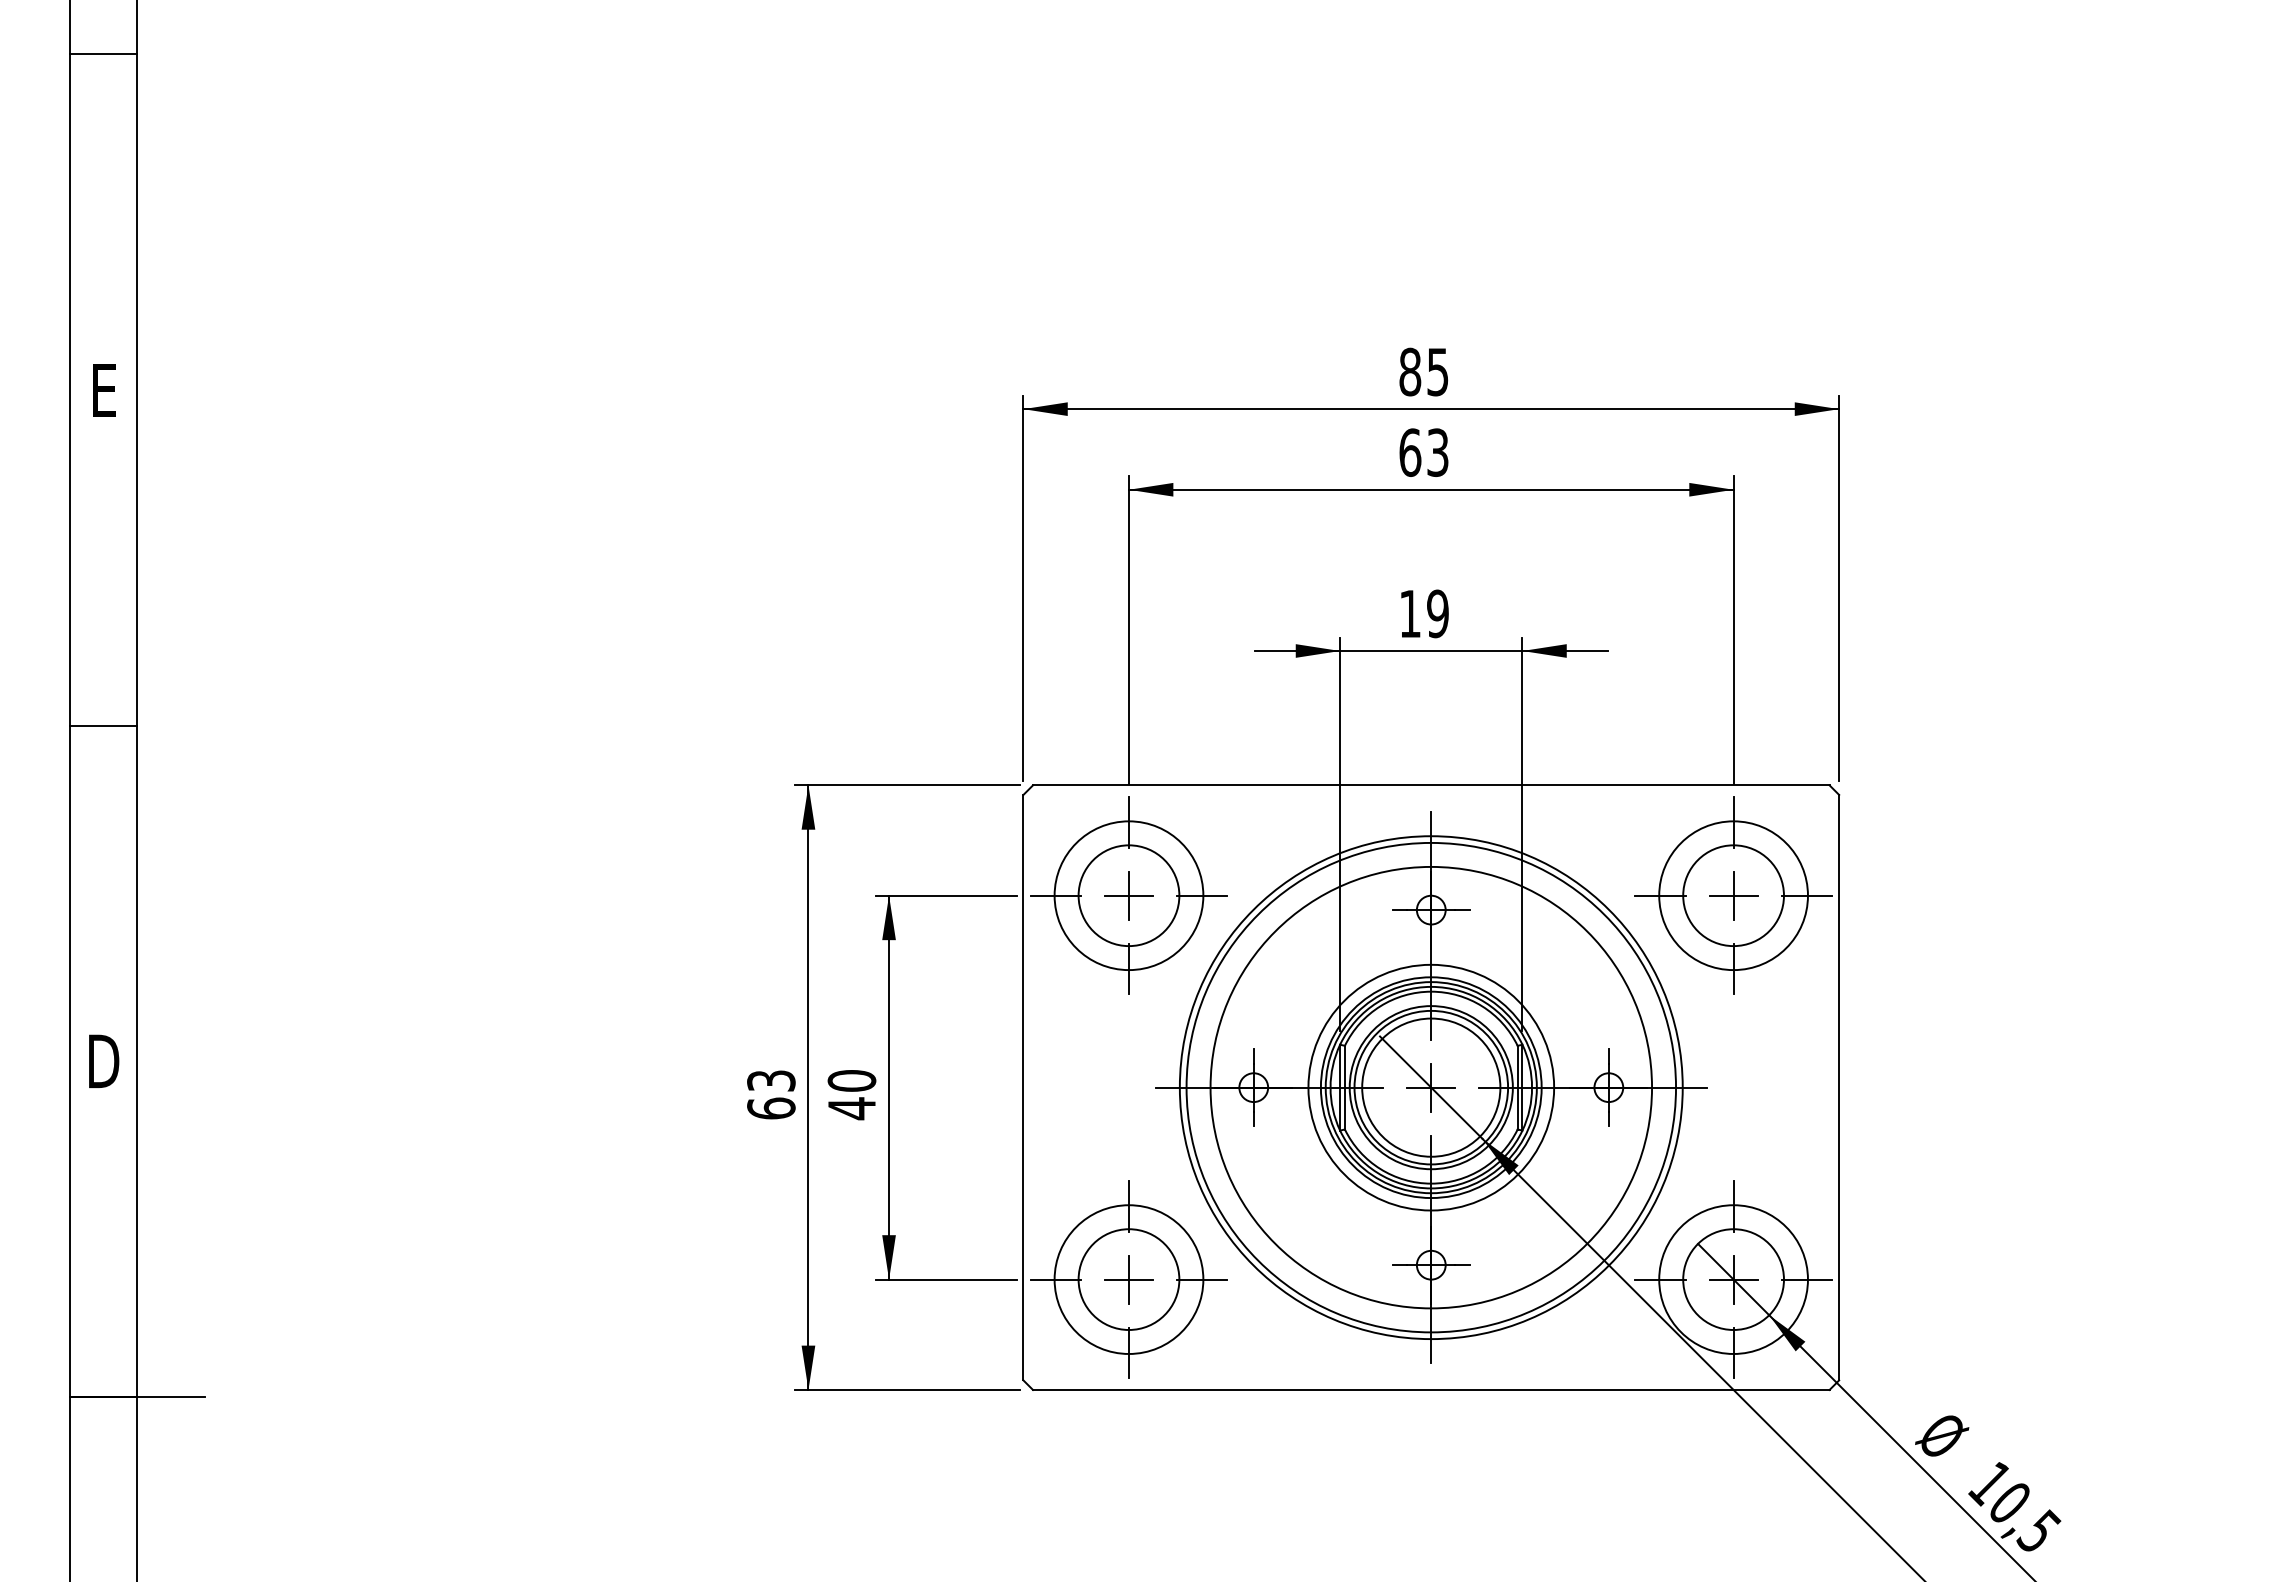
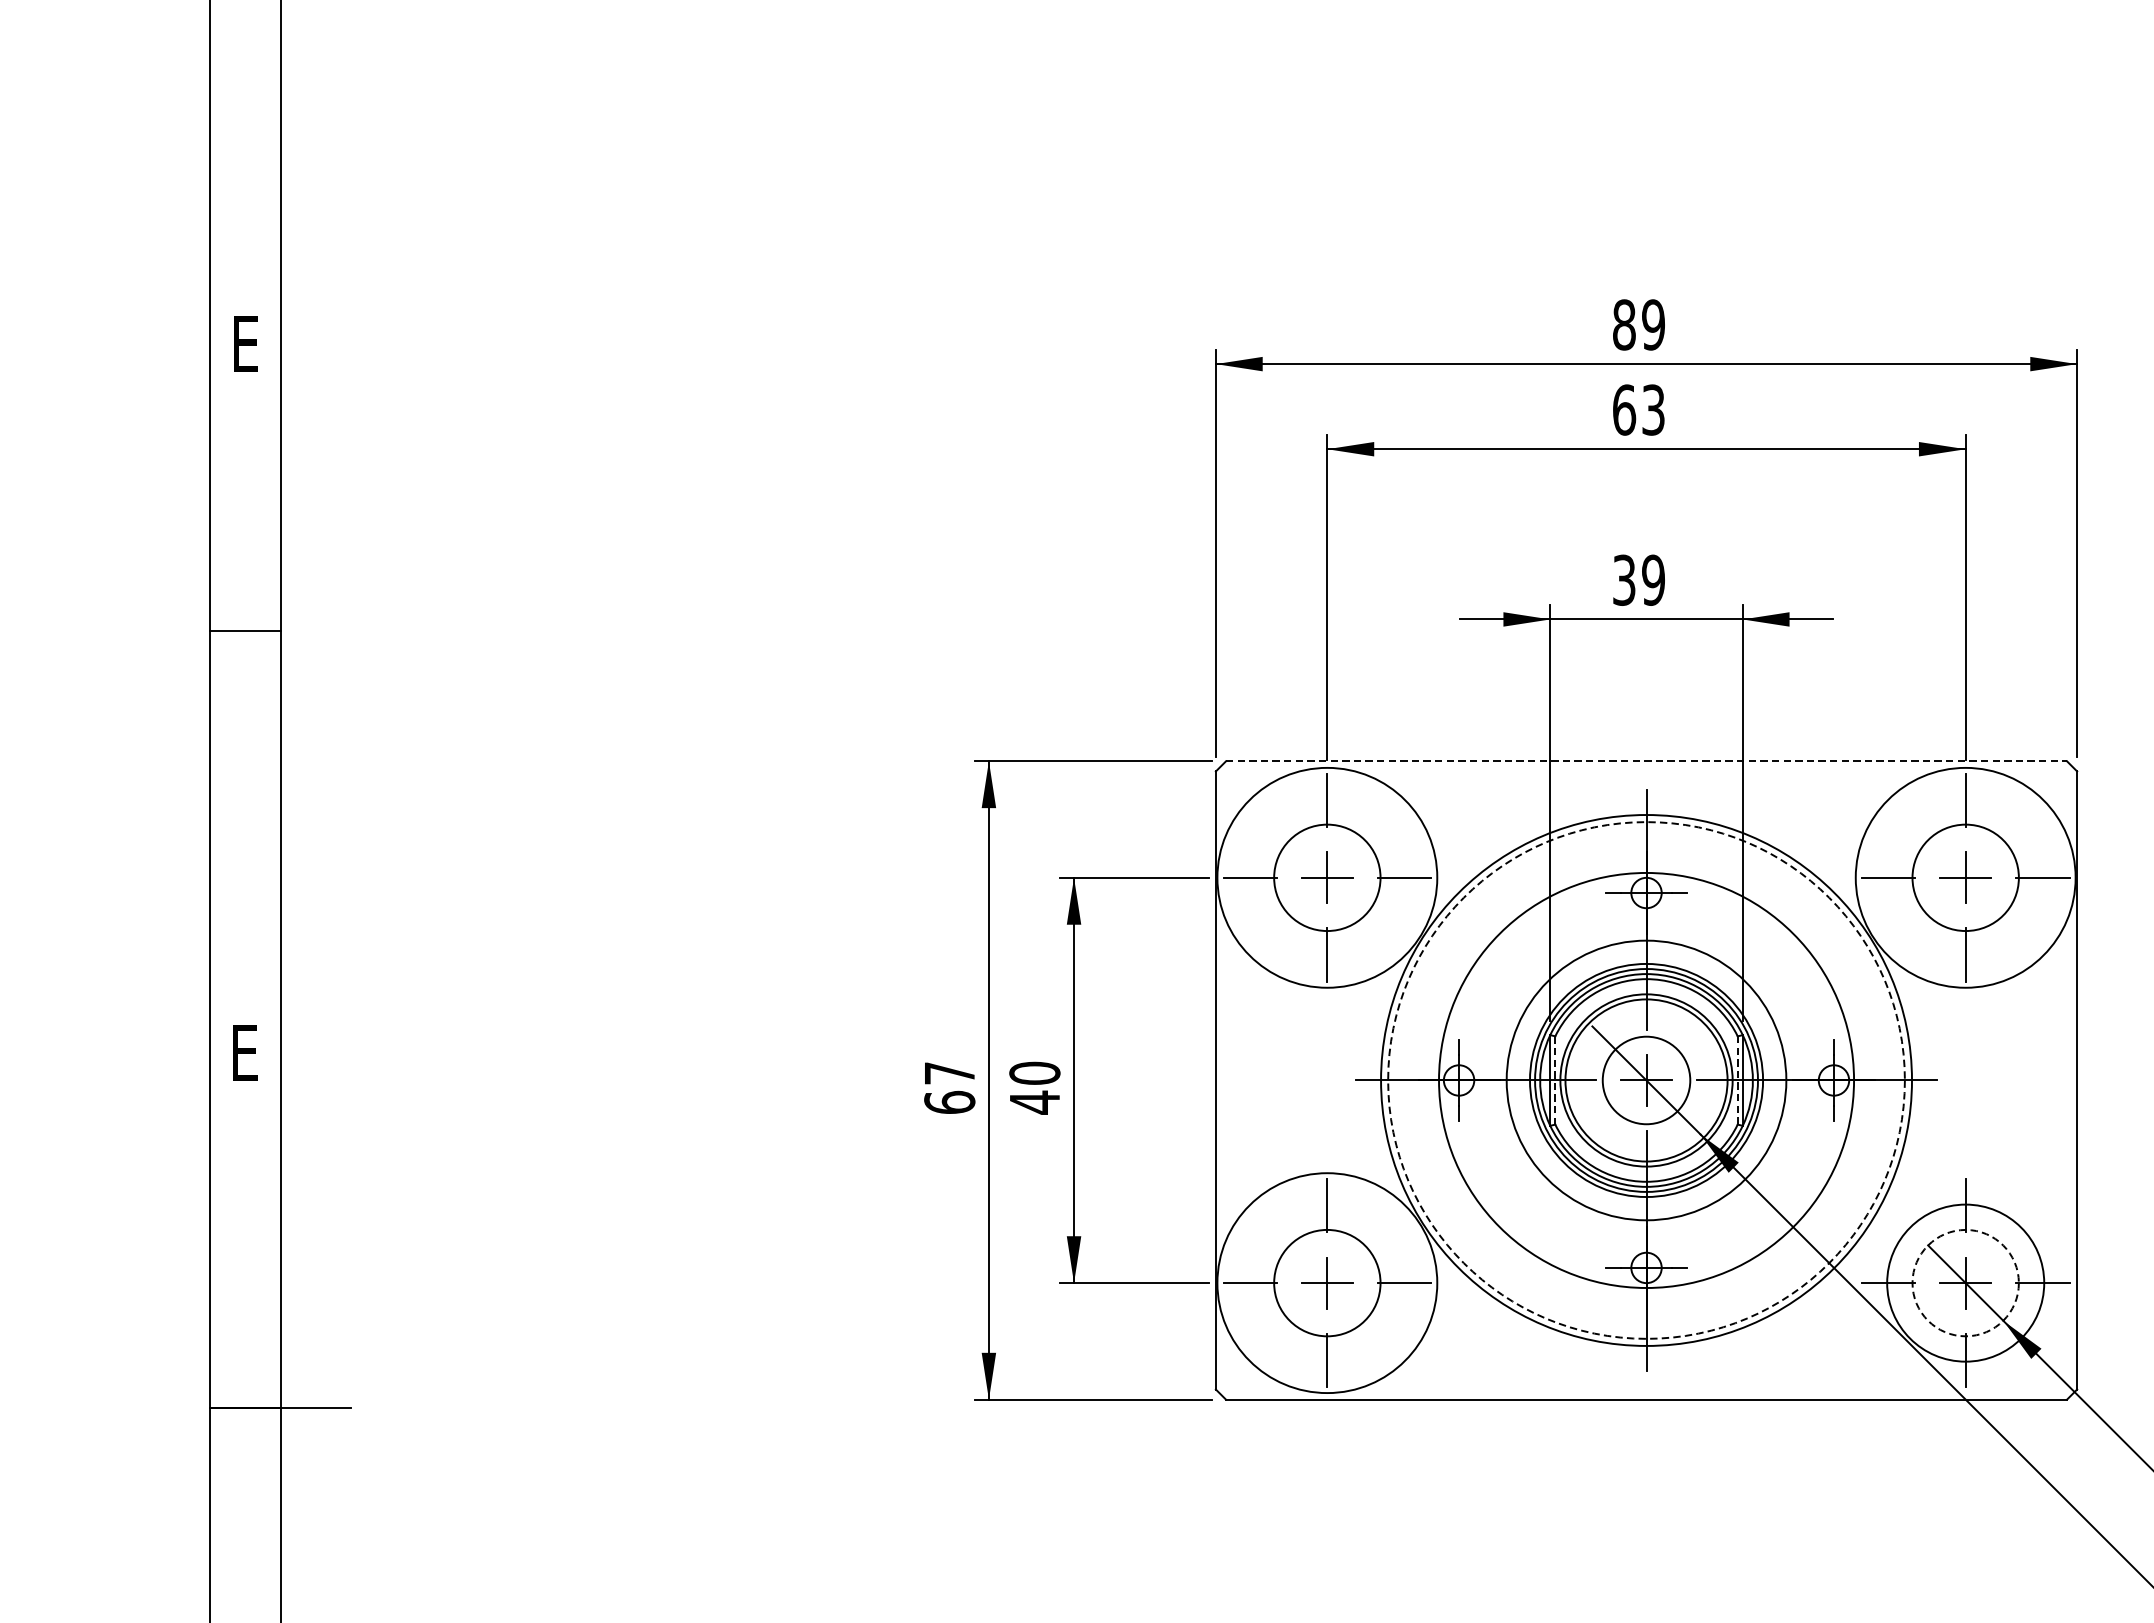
text: (1437, 371) -> (1653, 324), 85 -> 89
text: (1409, 613) -> (1623, 579), 19 -> 39
line: (103, 725) -> (244, 630), moved
line: (1431, 785) -> (1646, 761), solid -> dashed
circle: (1128, 895) -> (1326, 877), size x1.4
circle: (1733, 895) -> (1965, 877), size x1.4
text: (104, 1061) -> (245, 1052), D -> E
text: (771, 1080) -> (949, 1072), 63 -> 67
line: (1344, 1087) -> (1554, 1080), solid -> dashed
circle: (1431, 1087) -> (1646, 1080), size x0.6
circle: (1431, 1087) -> (1646, 1080), size x0.6
circle: (1431, 1087) -> (1646, 1080), size x1.6
circle: (1431, 1087) -> (1646, 1080), solid -> dashed
line: (1517, 1087) -> (1737, 1080), solid -> dashed
circle: (1128, 1279) -> (1326, 1283), size x1.4
circle: (1733, 1279) -> (1965, 1283), solid -> dashed

